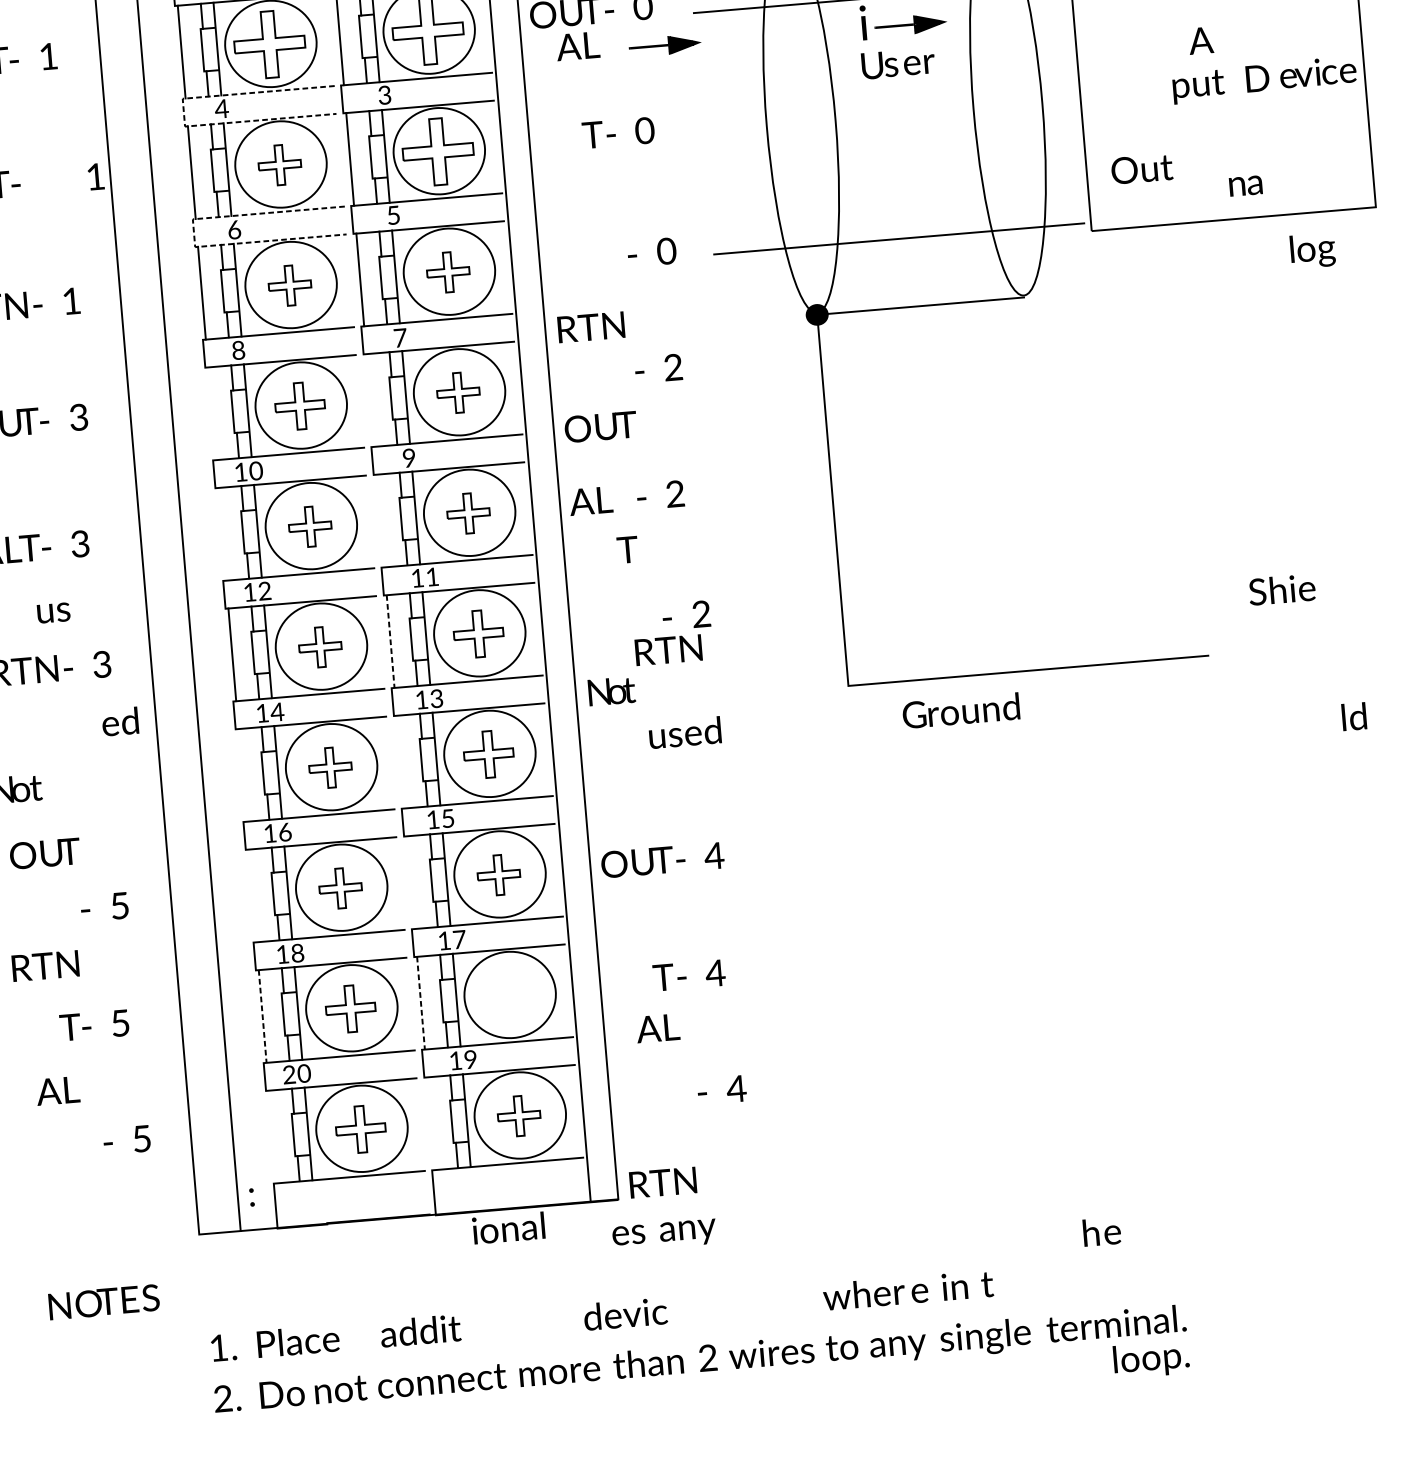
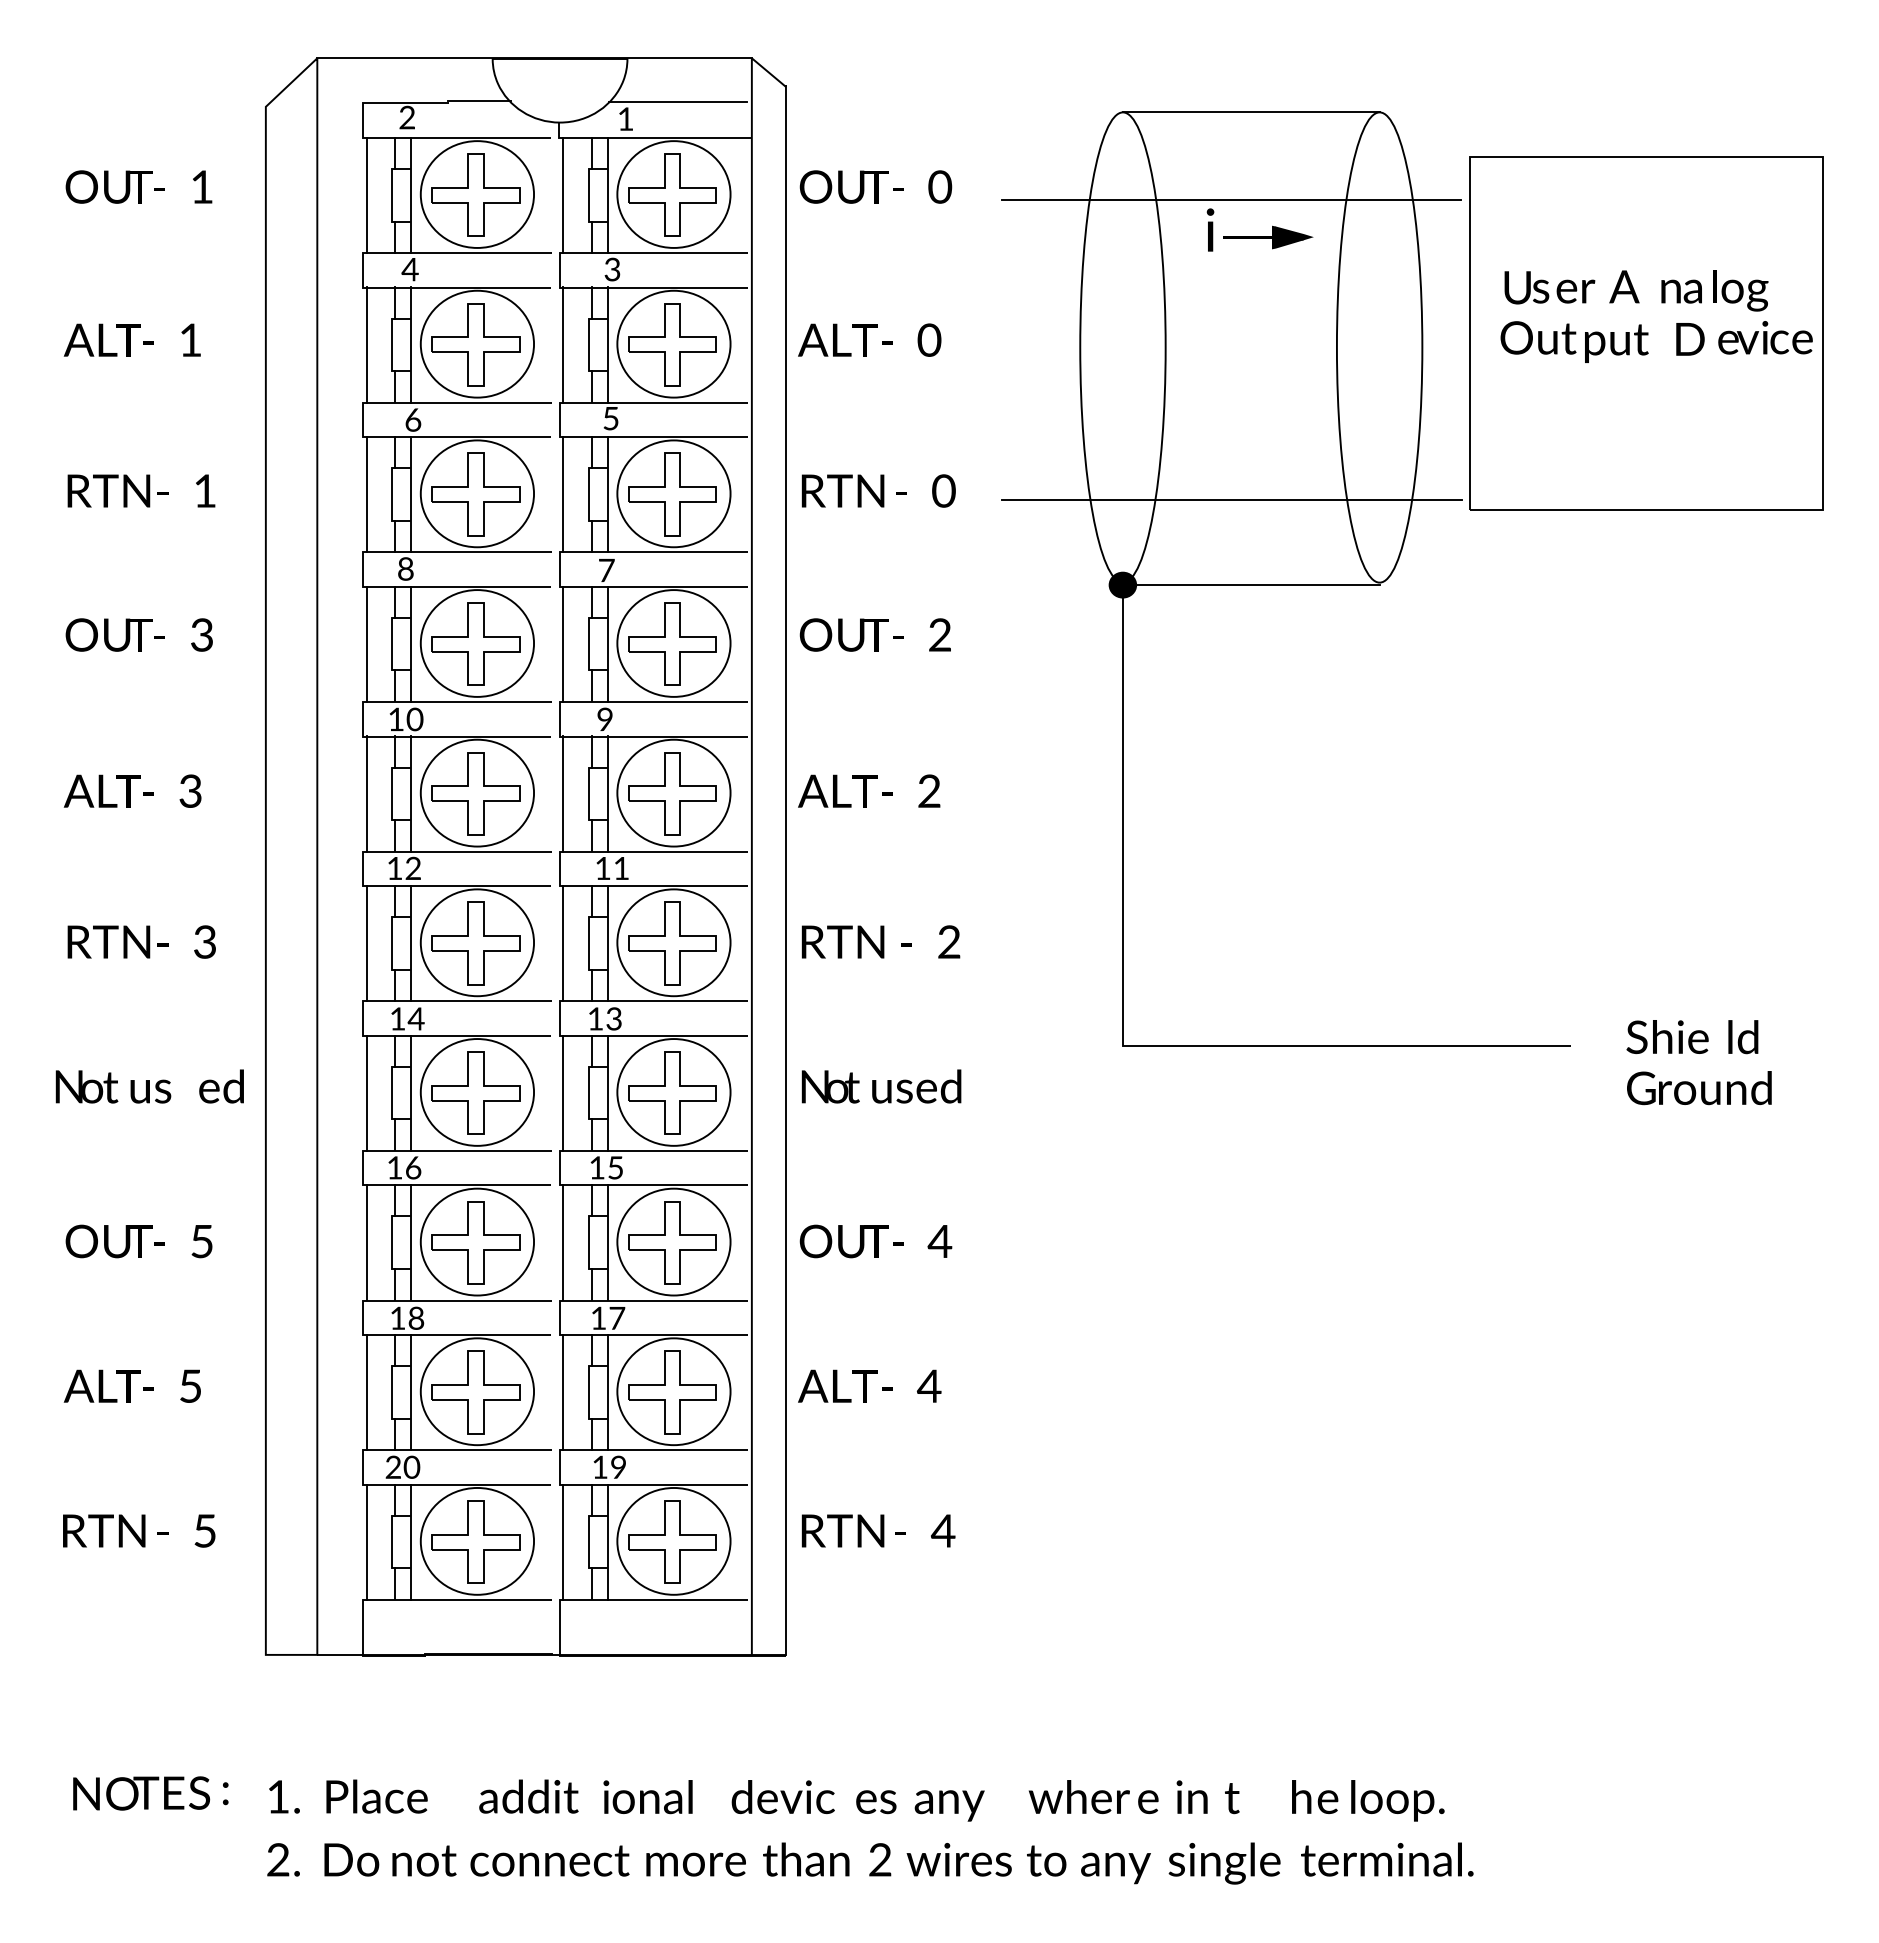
text: (577, 45) -> (824, 339), moved
part: (665, 45) -> (963, 237), removed
text: (897, 63) -> (1549, 287), moved
line: (184, 112) -> (363, 269), dashed -> solid
part: (279, 164) -> (475, 344), size x1.67
text: (1142, 168) -> (1538, 337), moved
text: (95, 176) -> (190, 339), moved
text: (1245, 185) -> (1681, 291), moved
line: (194, 232) -> (363, 419), dashed -> solid
text: (1312, 250) -> (1740, 290), moved
part: (448, 272) -> (672, 494), size x1.67
part: (289, 285) -> (475, 494), size x1.67
text: (590, 326) -> (842, 490), moved
part: (458, 392) -> (672, 643), size x1.67
line: (370, 399) -> (563, 643), added
part: (299, 405) -> (475, 643), size x1.43
line: (211, 413) -> (366, 643), added
text: (599, 426) -> (843, 634), moved
part: (468, 513) -> (672, 793), size x1.67
line: (380, 520) -> (563, 793), added
part: (309, 526) -> (475, 793), size x1.67
line: (222, 533) -> (366, 793), added
text: (627, 550) -> (864, 791), moved
text: (1282, 590) -> (1667, 1037), moved
text: (53, 612) -> (150, 1091), moved
part: (478, 634) -> (672, 943), size x1.43
line: (390, 641) -> (563, 943), dashed -> solid
part: (320, 647) -> (475, 943), size x1.67
text: (668, 649) -> (842, 941), moved
text: (611, 690) -> (830, 1086), moved
text: (961, 711) -> (1699, 1088), moved
text: (1354, 717) -> (1743, 1037), moved
text: (120, 721) -> (221, 1086), moved
part: (488, 754) -> (672, 1092), size x1.43
line: (400, 761) -> (563, 1092), added
part: (330, 767) -> (475, 1092), size x1.67
line: (242, 774) -> (366, 1092), added
text: (44, 853) -> (108, 1241), moved
part: (498, 874) -> (672, 1242), size x1.67
line: (411, 882) -> (563, 1242), added
part: (340, 888) -> (475, 1242), size x1.67
line: (252, 895) -> (366, 1242), added
text: (45, 965) -> (104, 1530), moved
part: (509, 995) -> (672, 1392), added
line: (421, 1003) -> (563, 1392), dashed -> solid
part: (350, 1009) -> (475, 1392), size x1.43
line: (262, 1016) -> (366, 1392), dashed -> solid
text: (657, 1027) -> (824, 1385), moved
text: (57, 1090) -> (90, 1385), moved
part: (519, 1115) -> (672, 1541), size x1.67
line: (431, 1123) -> (563, 1541), added
part: (360, 1129) -> (475, 1541), size x1.43
line: (272, 1136) -> (366, 1541), added
text: (662, 1182) -> (842, 1530), moved
text: (251, 1197) -> (225, 1793), moved
text: (508, 1228) -> (647, 1797), moved
text: (1102, 1231) -> (1315, 1796), moved
text: (664, 1234) -> (920, 1805), moved
text: (104, 1302) -> (141, 1793), moved
text: (1151, 1359) -> (1397, 1800), moved

